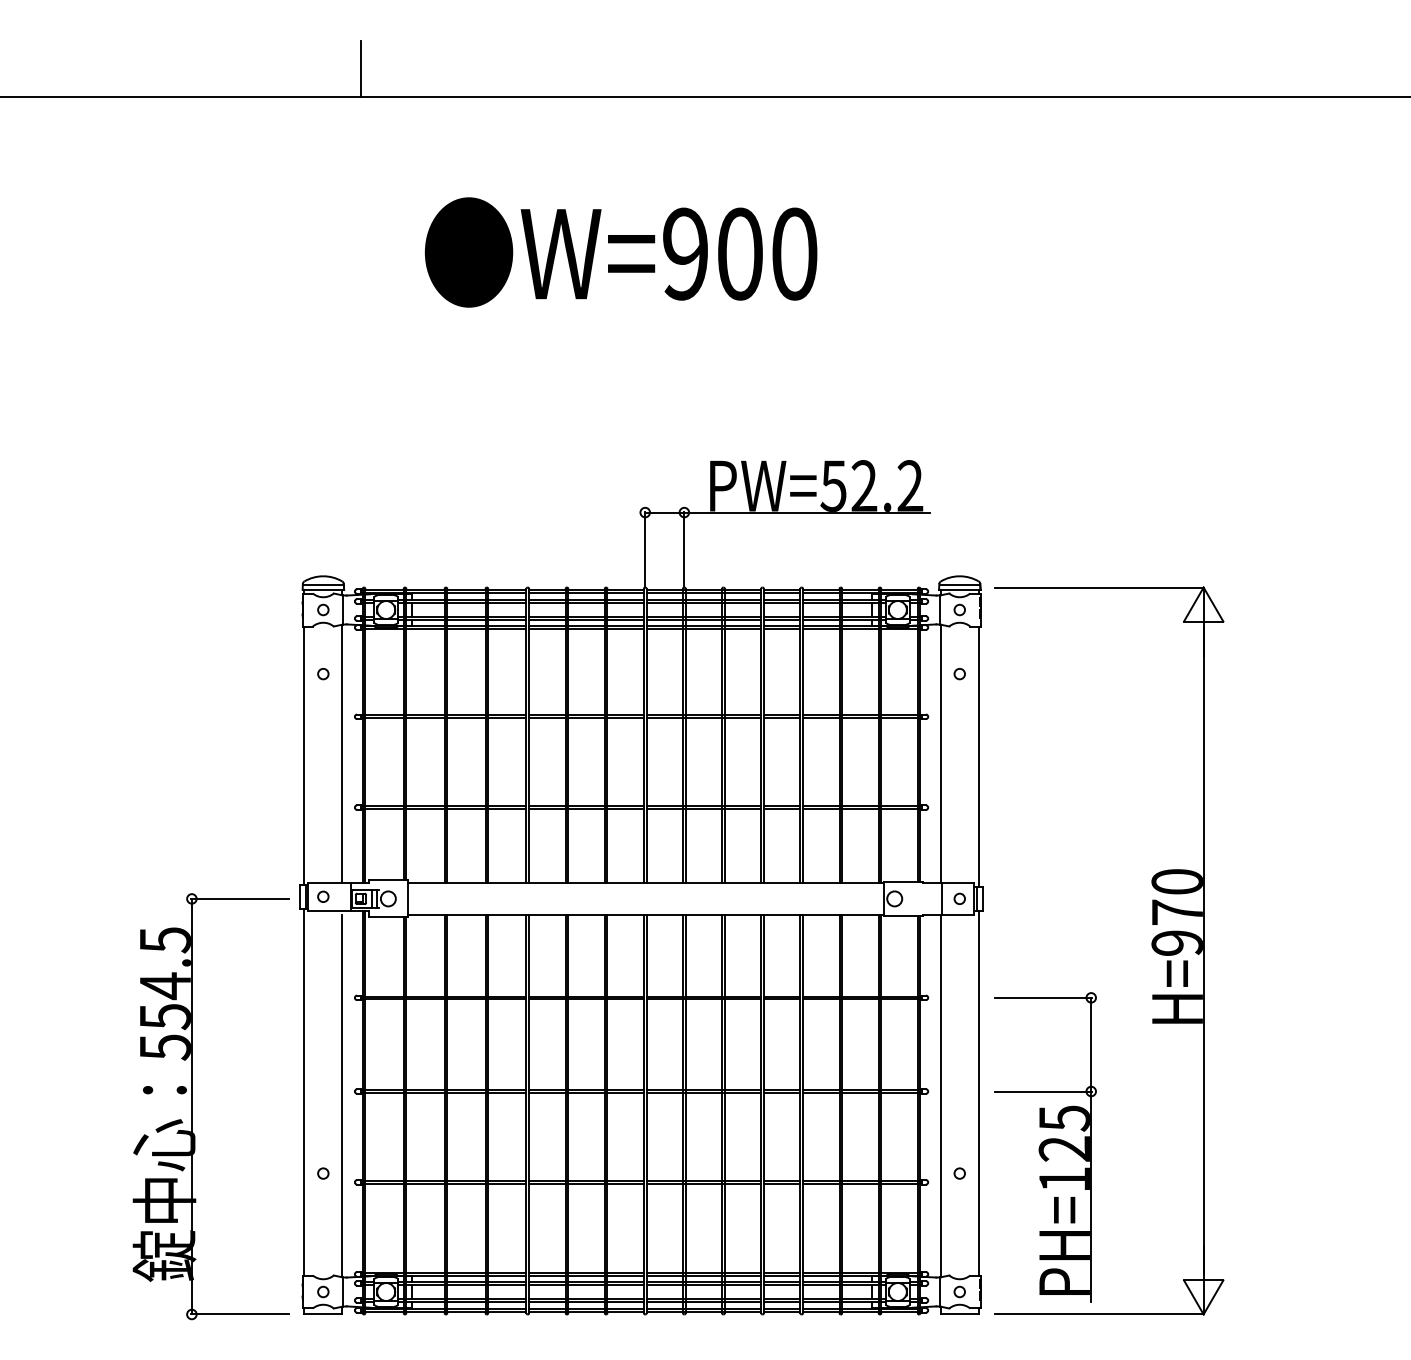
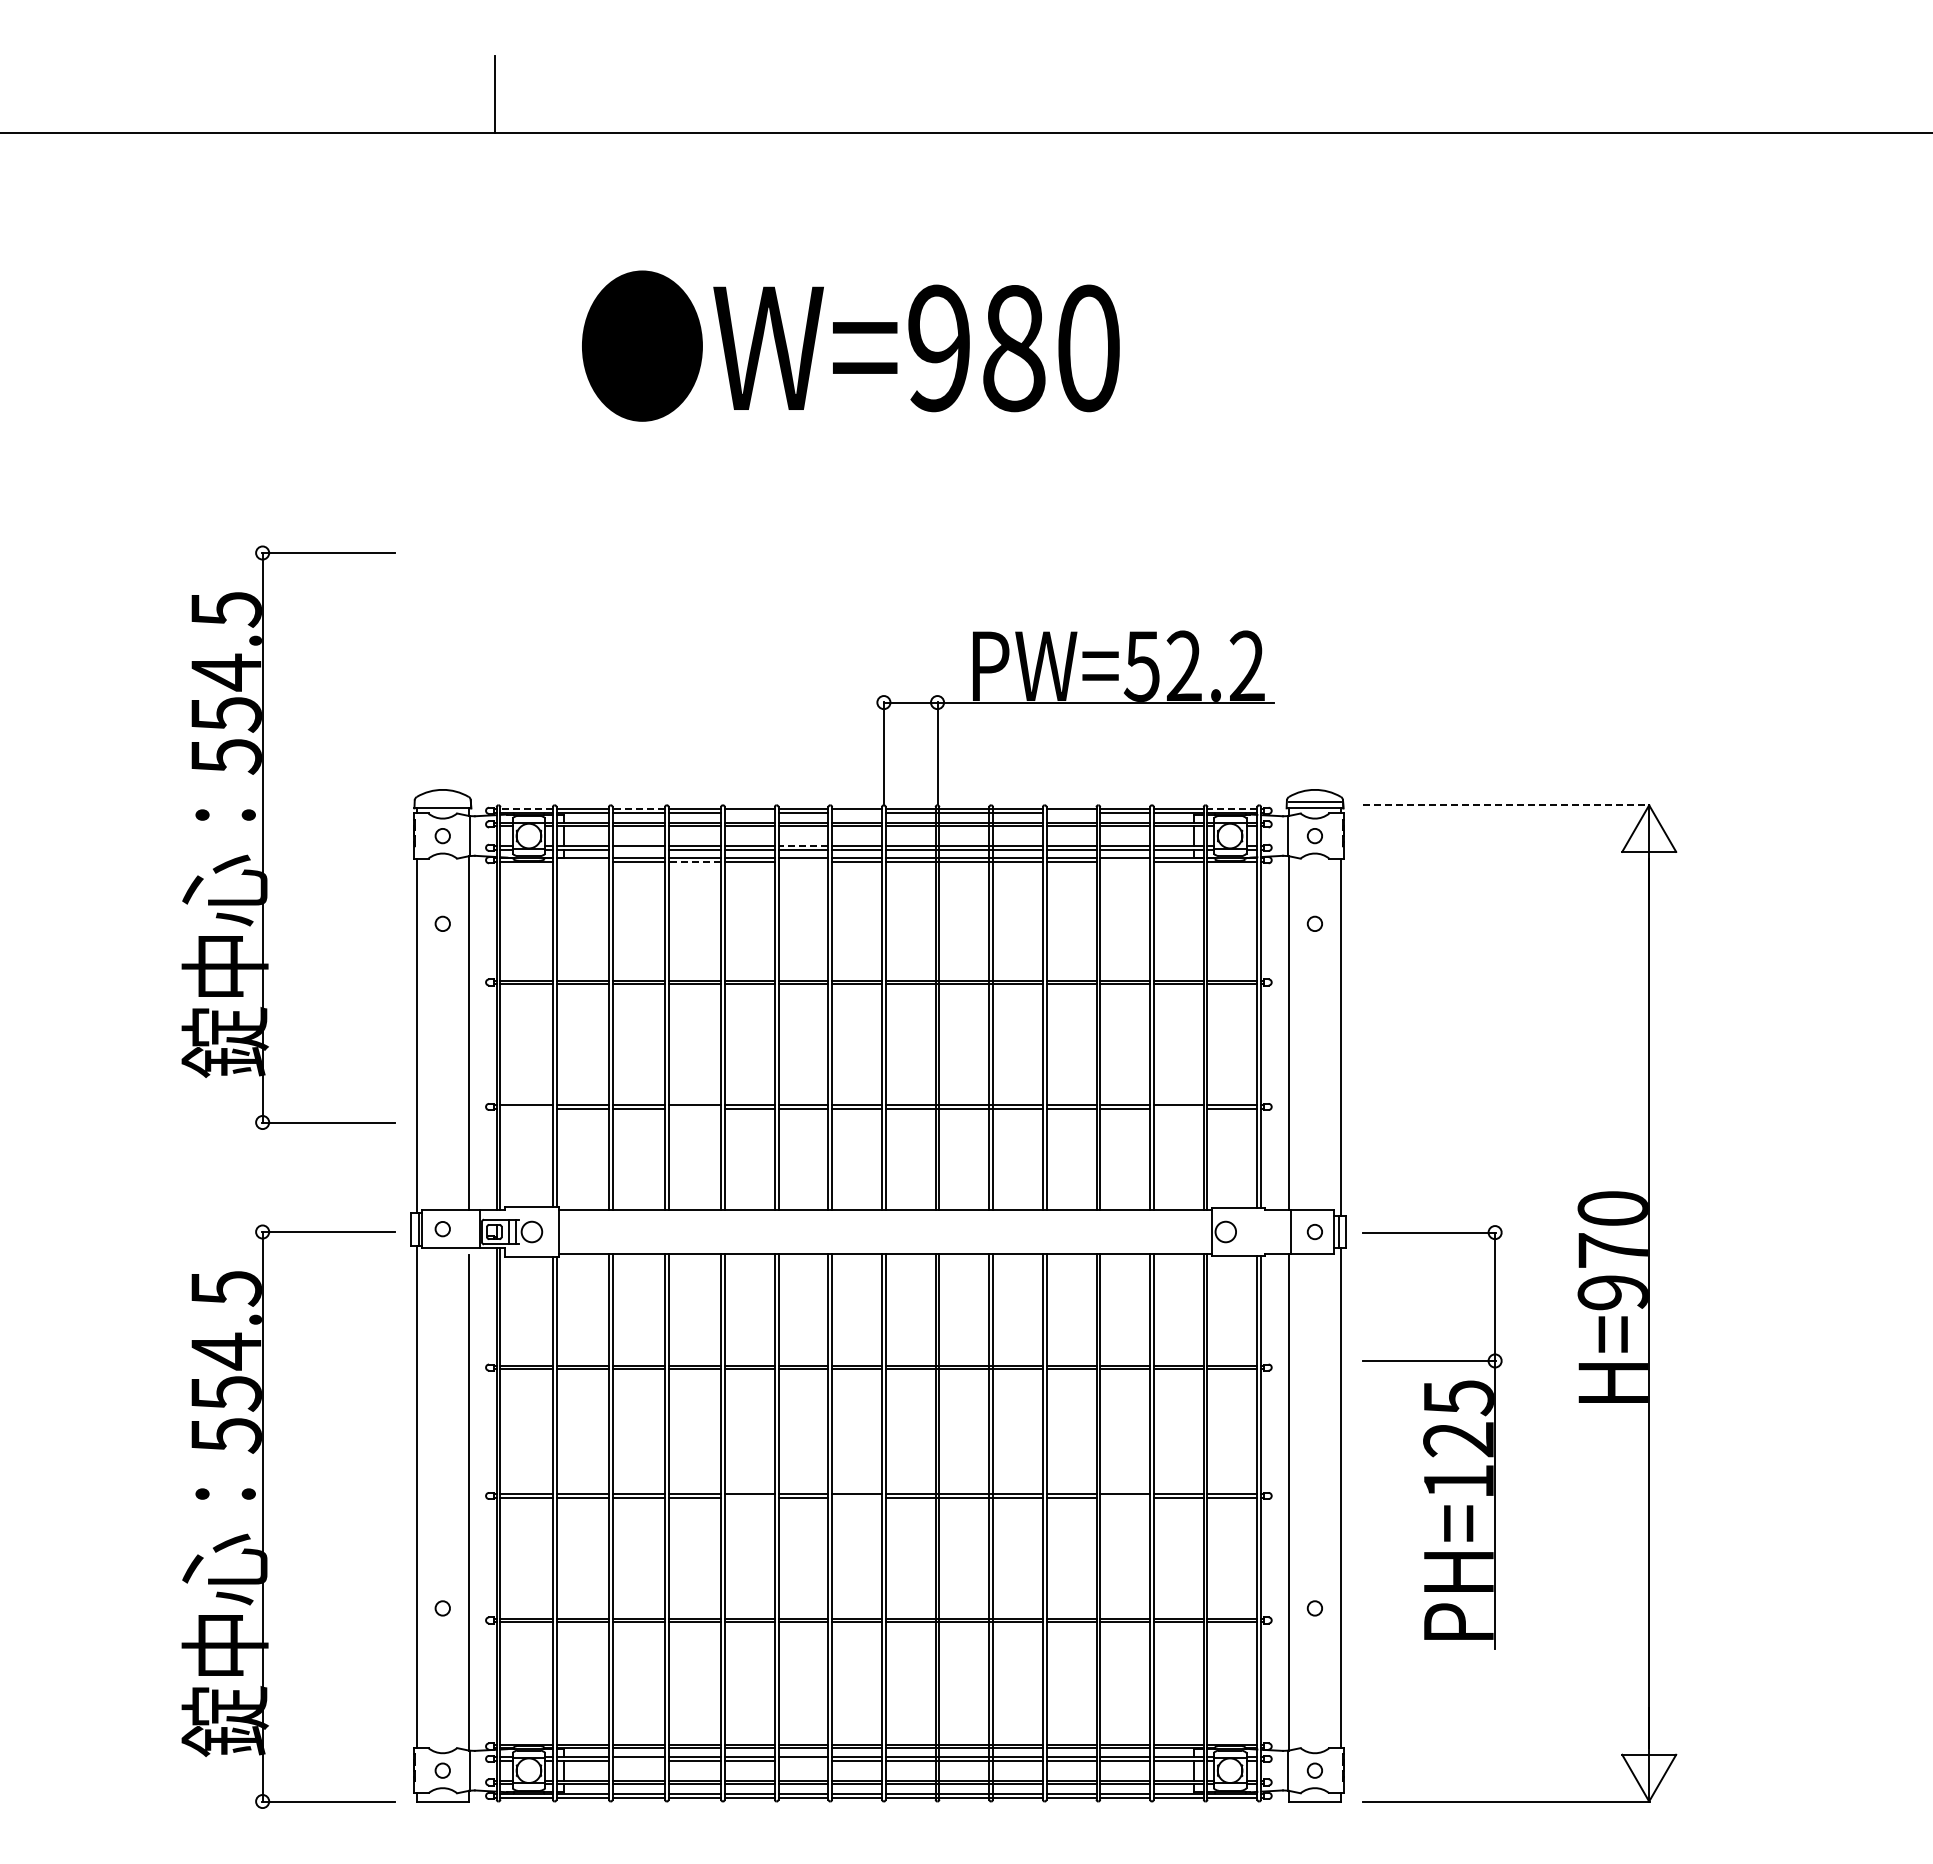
text: (740, 254) -> (1014, 348), W=900 -> W=980
line: (323, 585) -> (442, 802), removed
line: (1099, 587) -> (1506, 805), solid -> dashed
line: (384, 589) -> (526, 808), solid -> dashed
line: (466, 589) -> (638, 808), solid -> dashed
line: (899, 589) -> (1232, 808), solid -> dashed
line: (547, 592) -> (749, 812), removed
line: (625, 592) -> (857, 812), removed
line: (782, 592) -> (1071, 812), removed
part: (192, 611) -> (263, 837), added
line: (586, 616) -> (803, 845), solid -> dashed
line: (466, 619) -> (638, 849), removed
line: (425, 629) -> (582, 862), removed
line: (507, 629) -> (694, 862), solid -> dashed
line: (586, 629) -> (803, 862), removed
line: (821, 629) -> (1125, 862), removed
line: (384, 808) -> (526, 1108), removed
line: (507, 808) -> (694, 1108), removed
line: (860, 808) -> (1178, 1108), removed
line: (547, 1092) -> (749, 1497), removed
line: (625, 1092) -> (857, 1497), removed
line: (821, 1092) -> (1125, 1497), removed
part: (1045, 1147) -> (1432, 1437), moved
line: (466, 1284) -> (638, 1760), removed
line: (586, 1284) -> (803, 1760), removed

